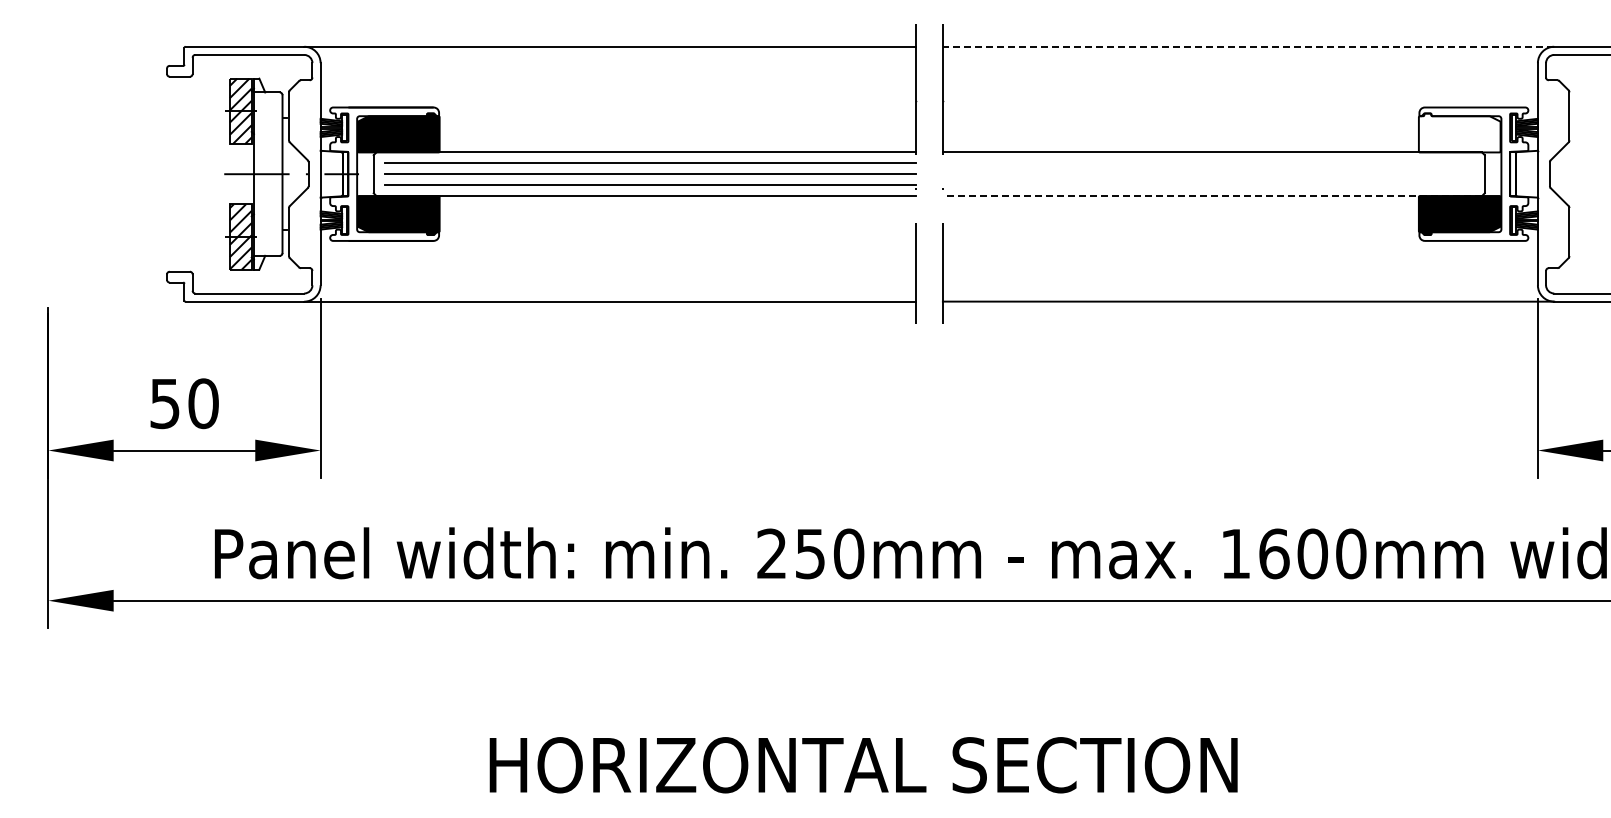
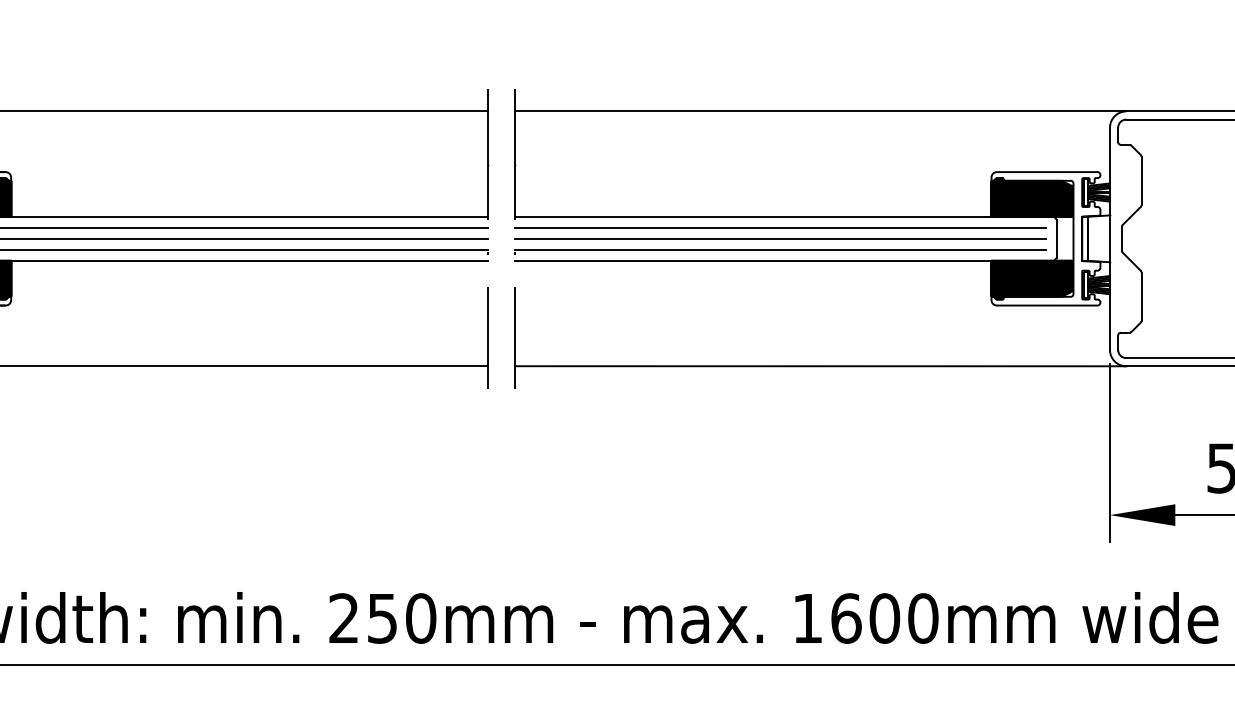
line: (1248, 46) -> (820, 111), dashed -> solid
fill: (1459, 132) -> (1031, 197), added
line: (1207, 163) -> (779, 228), added
line: (1207, 174) -> (779, 239), added
line: (1207, 185) -> (779, 250), added
line: (1212, 196) -> (784, 261), dashed -> solid

